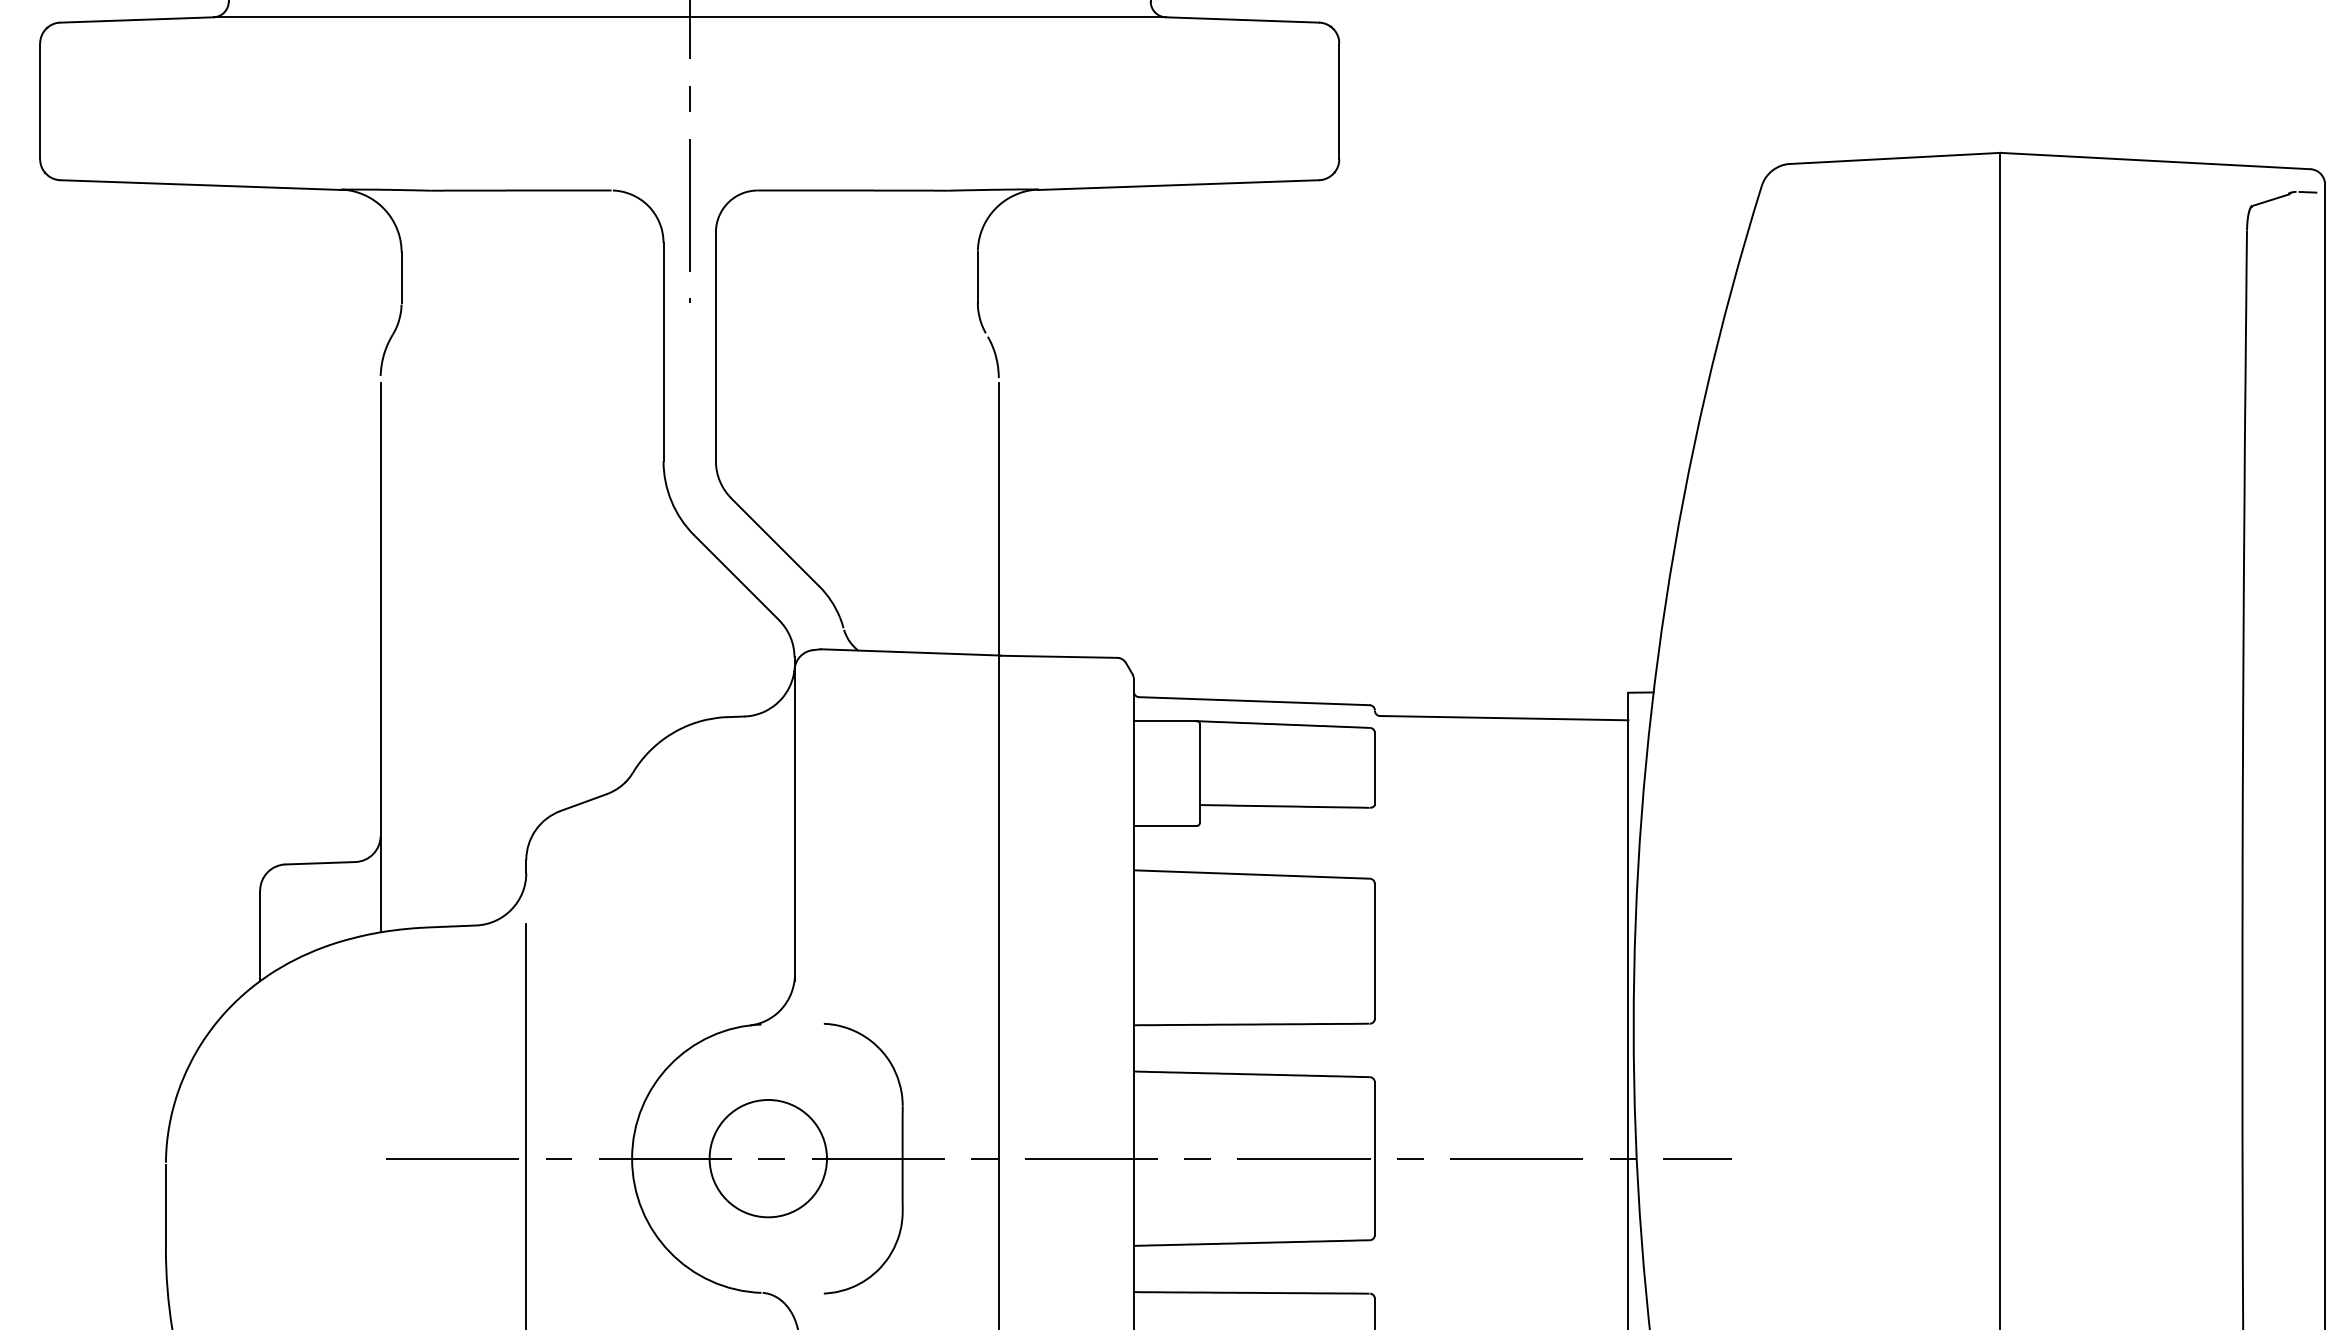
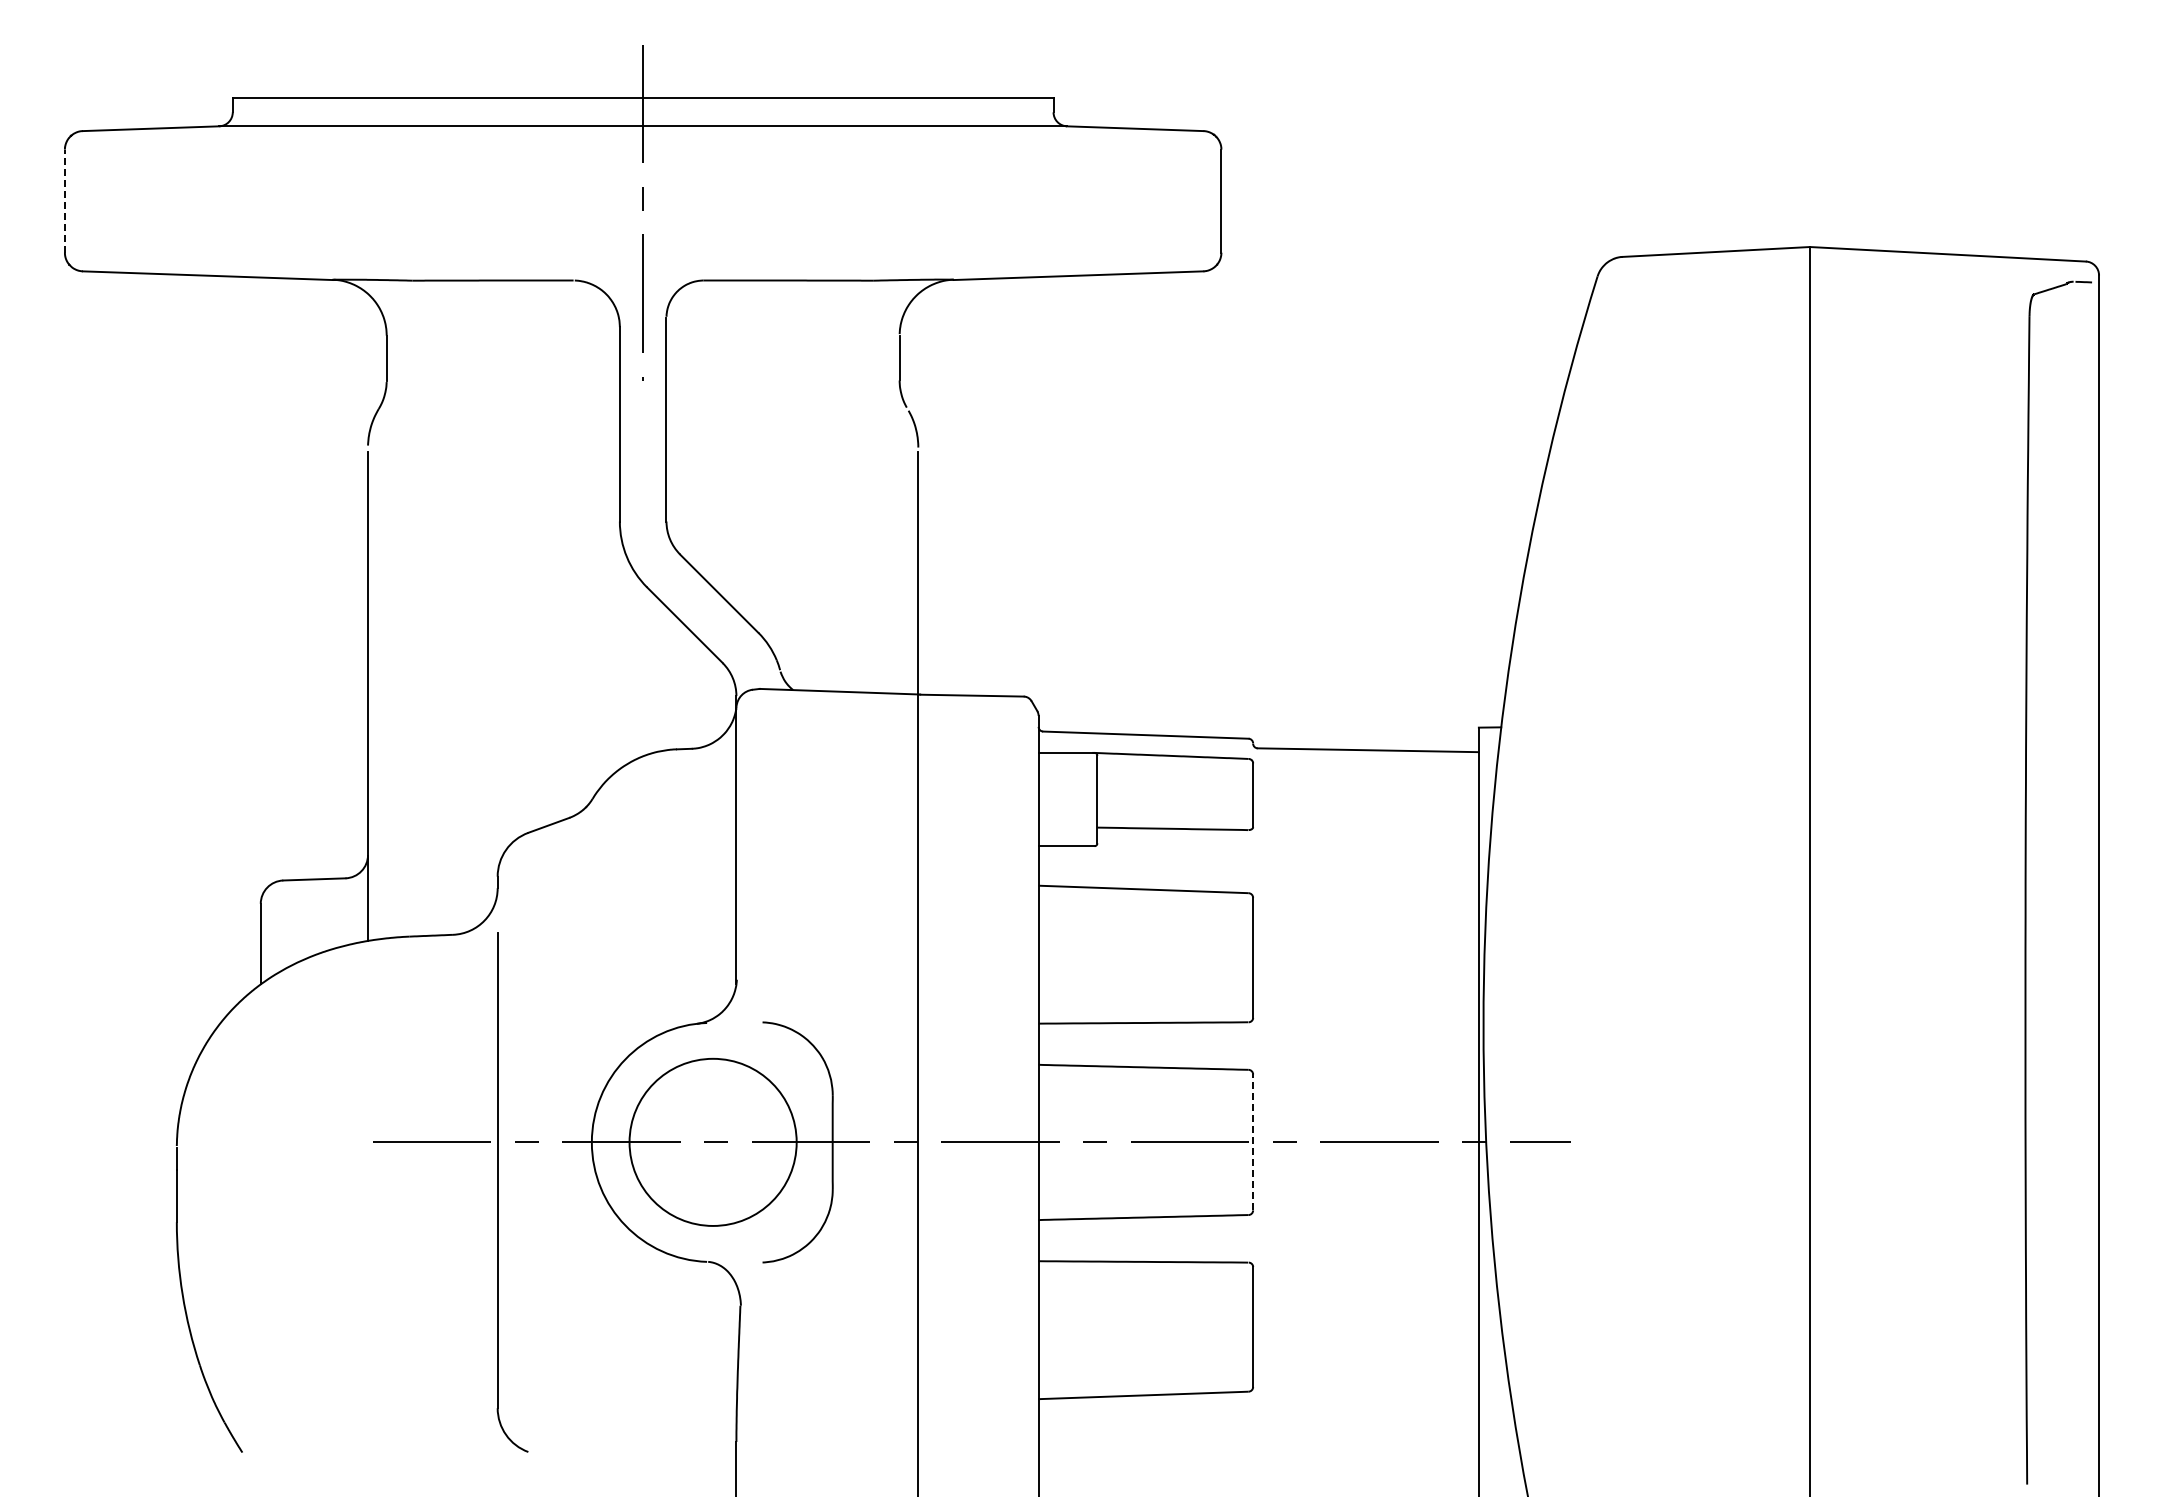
line: (39, 101) -> (64, 201), solid -> dashed
circle: (767, 1158) -> (712, 1142), size x1.6
line: (1375, 1158) -> (1253, 1142), solid -> dashed

